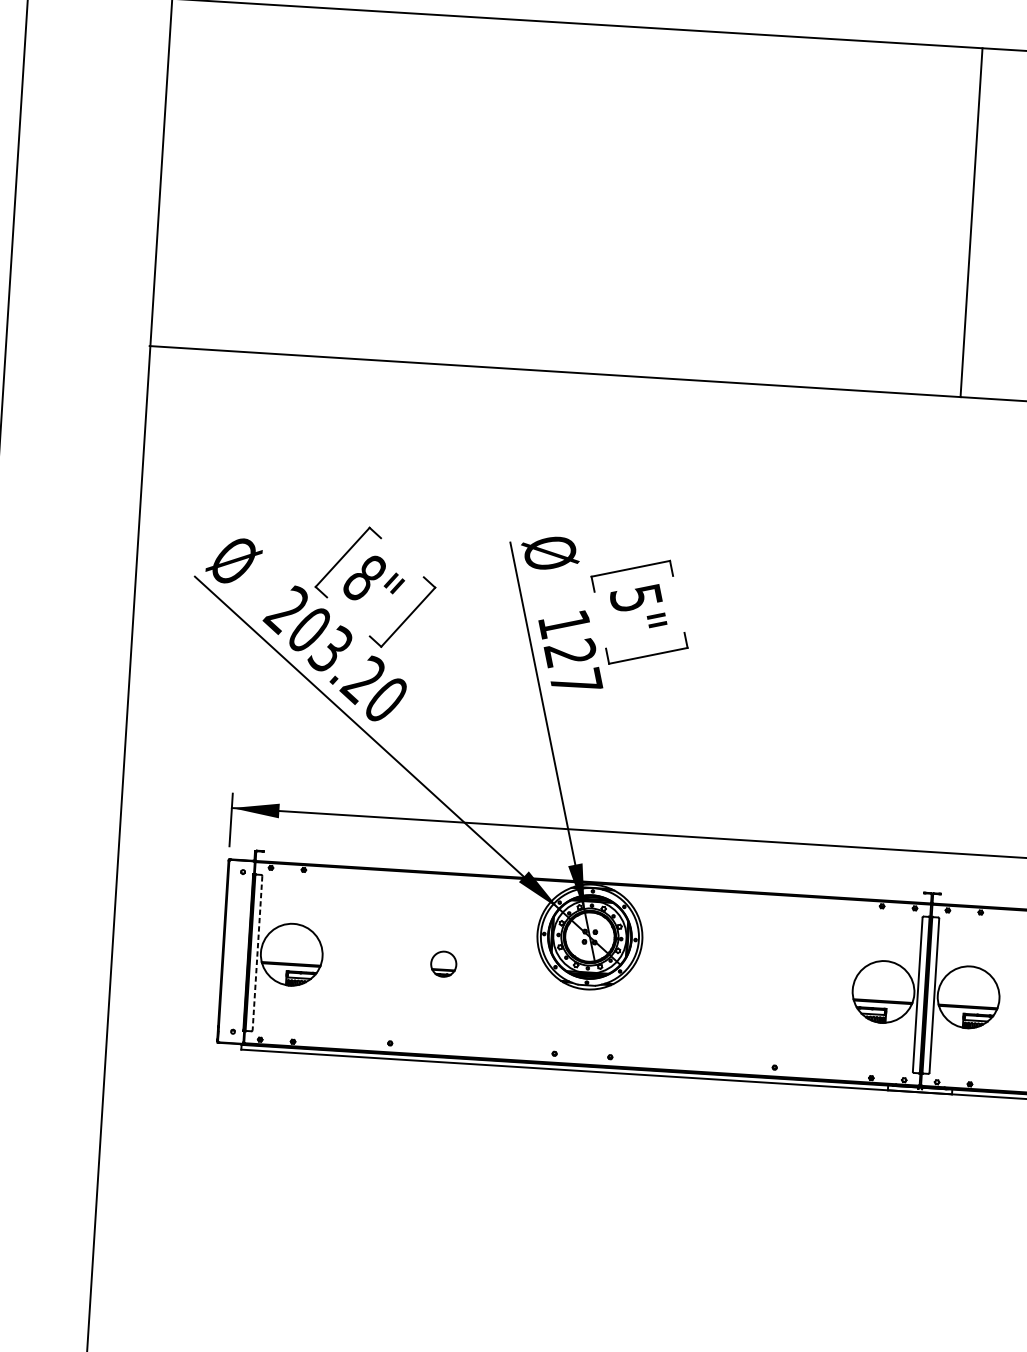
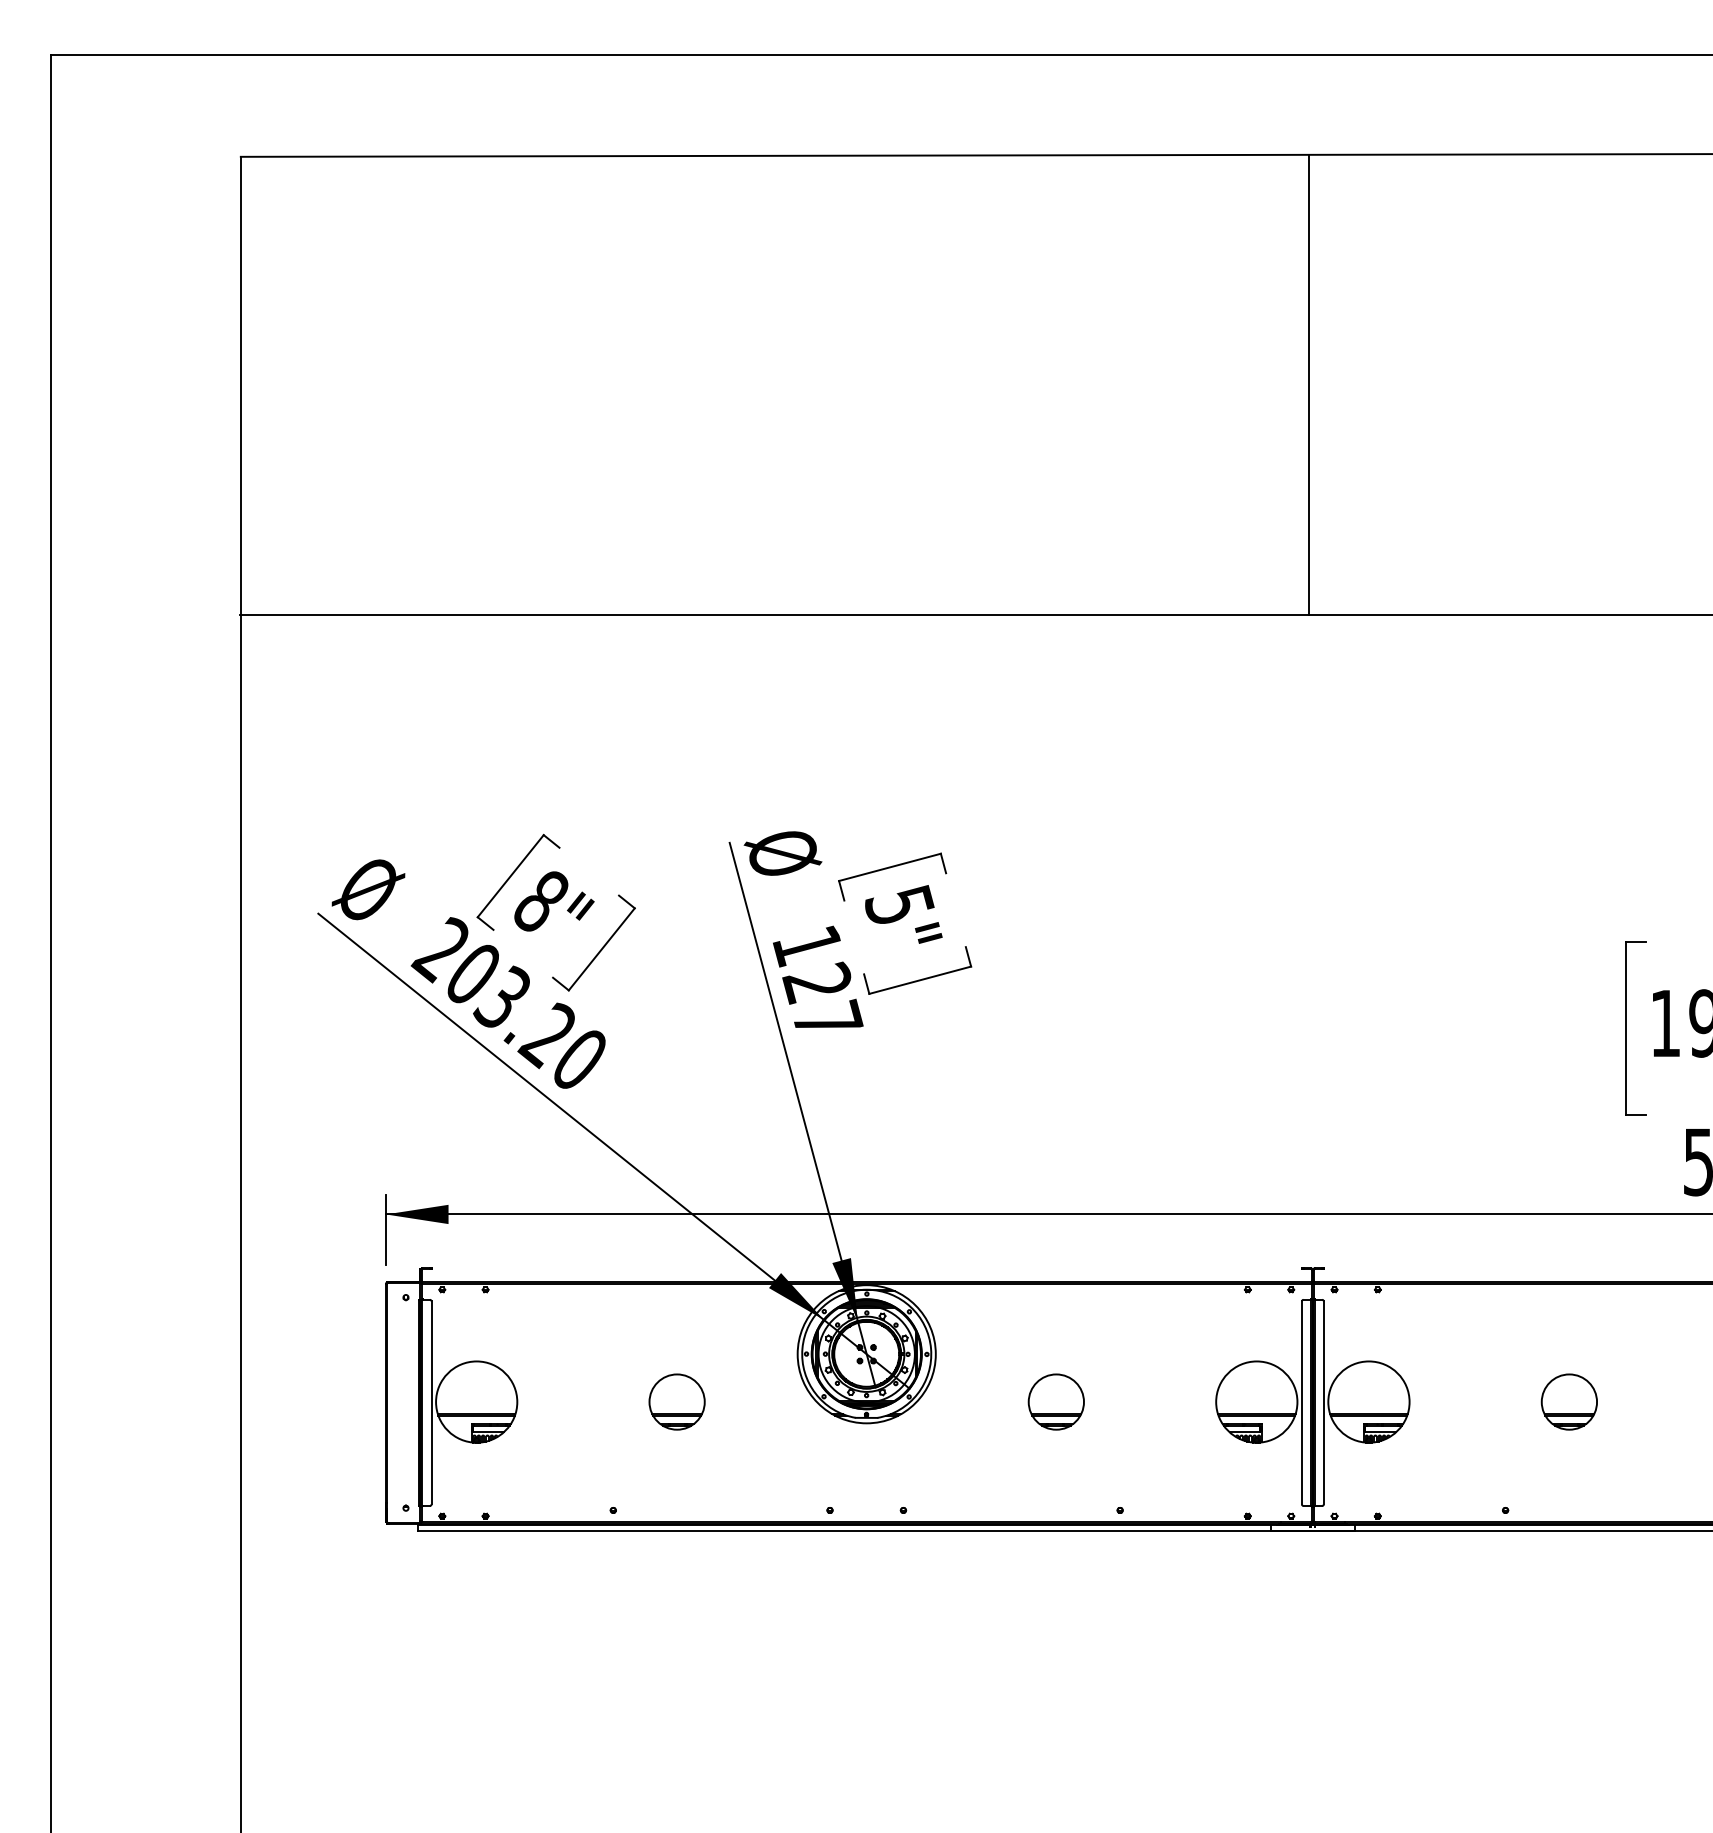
line: (257, 953) -> (431, 1403), dashed -> solid
part: (443, 963) -> (676, 1401), size x1.67
part: (730, 981) -> (1055, 1401), added

